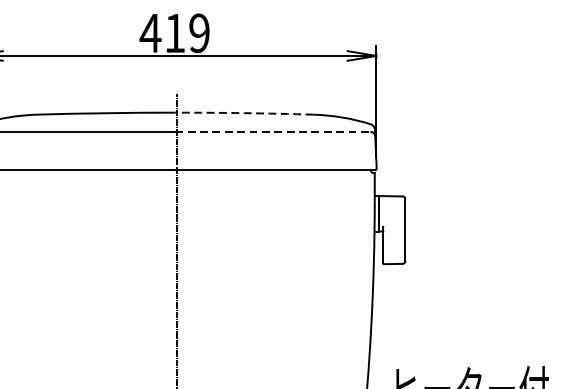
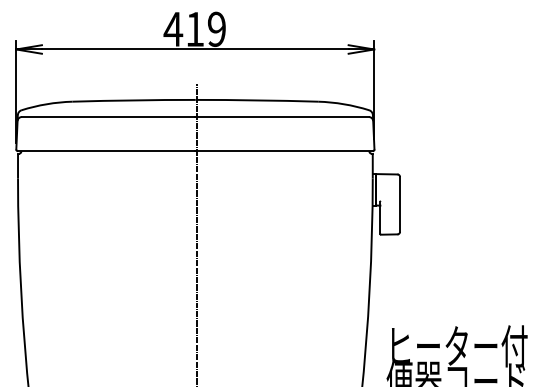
arc: (244, 113) -> (256, 100), dashed -> solid
line: (273, 132) -> (282, 117), dashed -> solid

